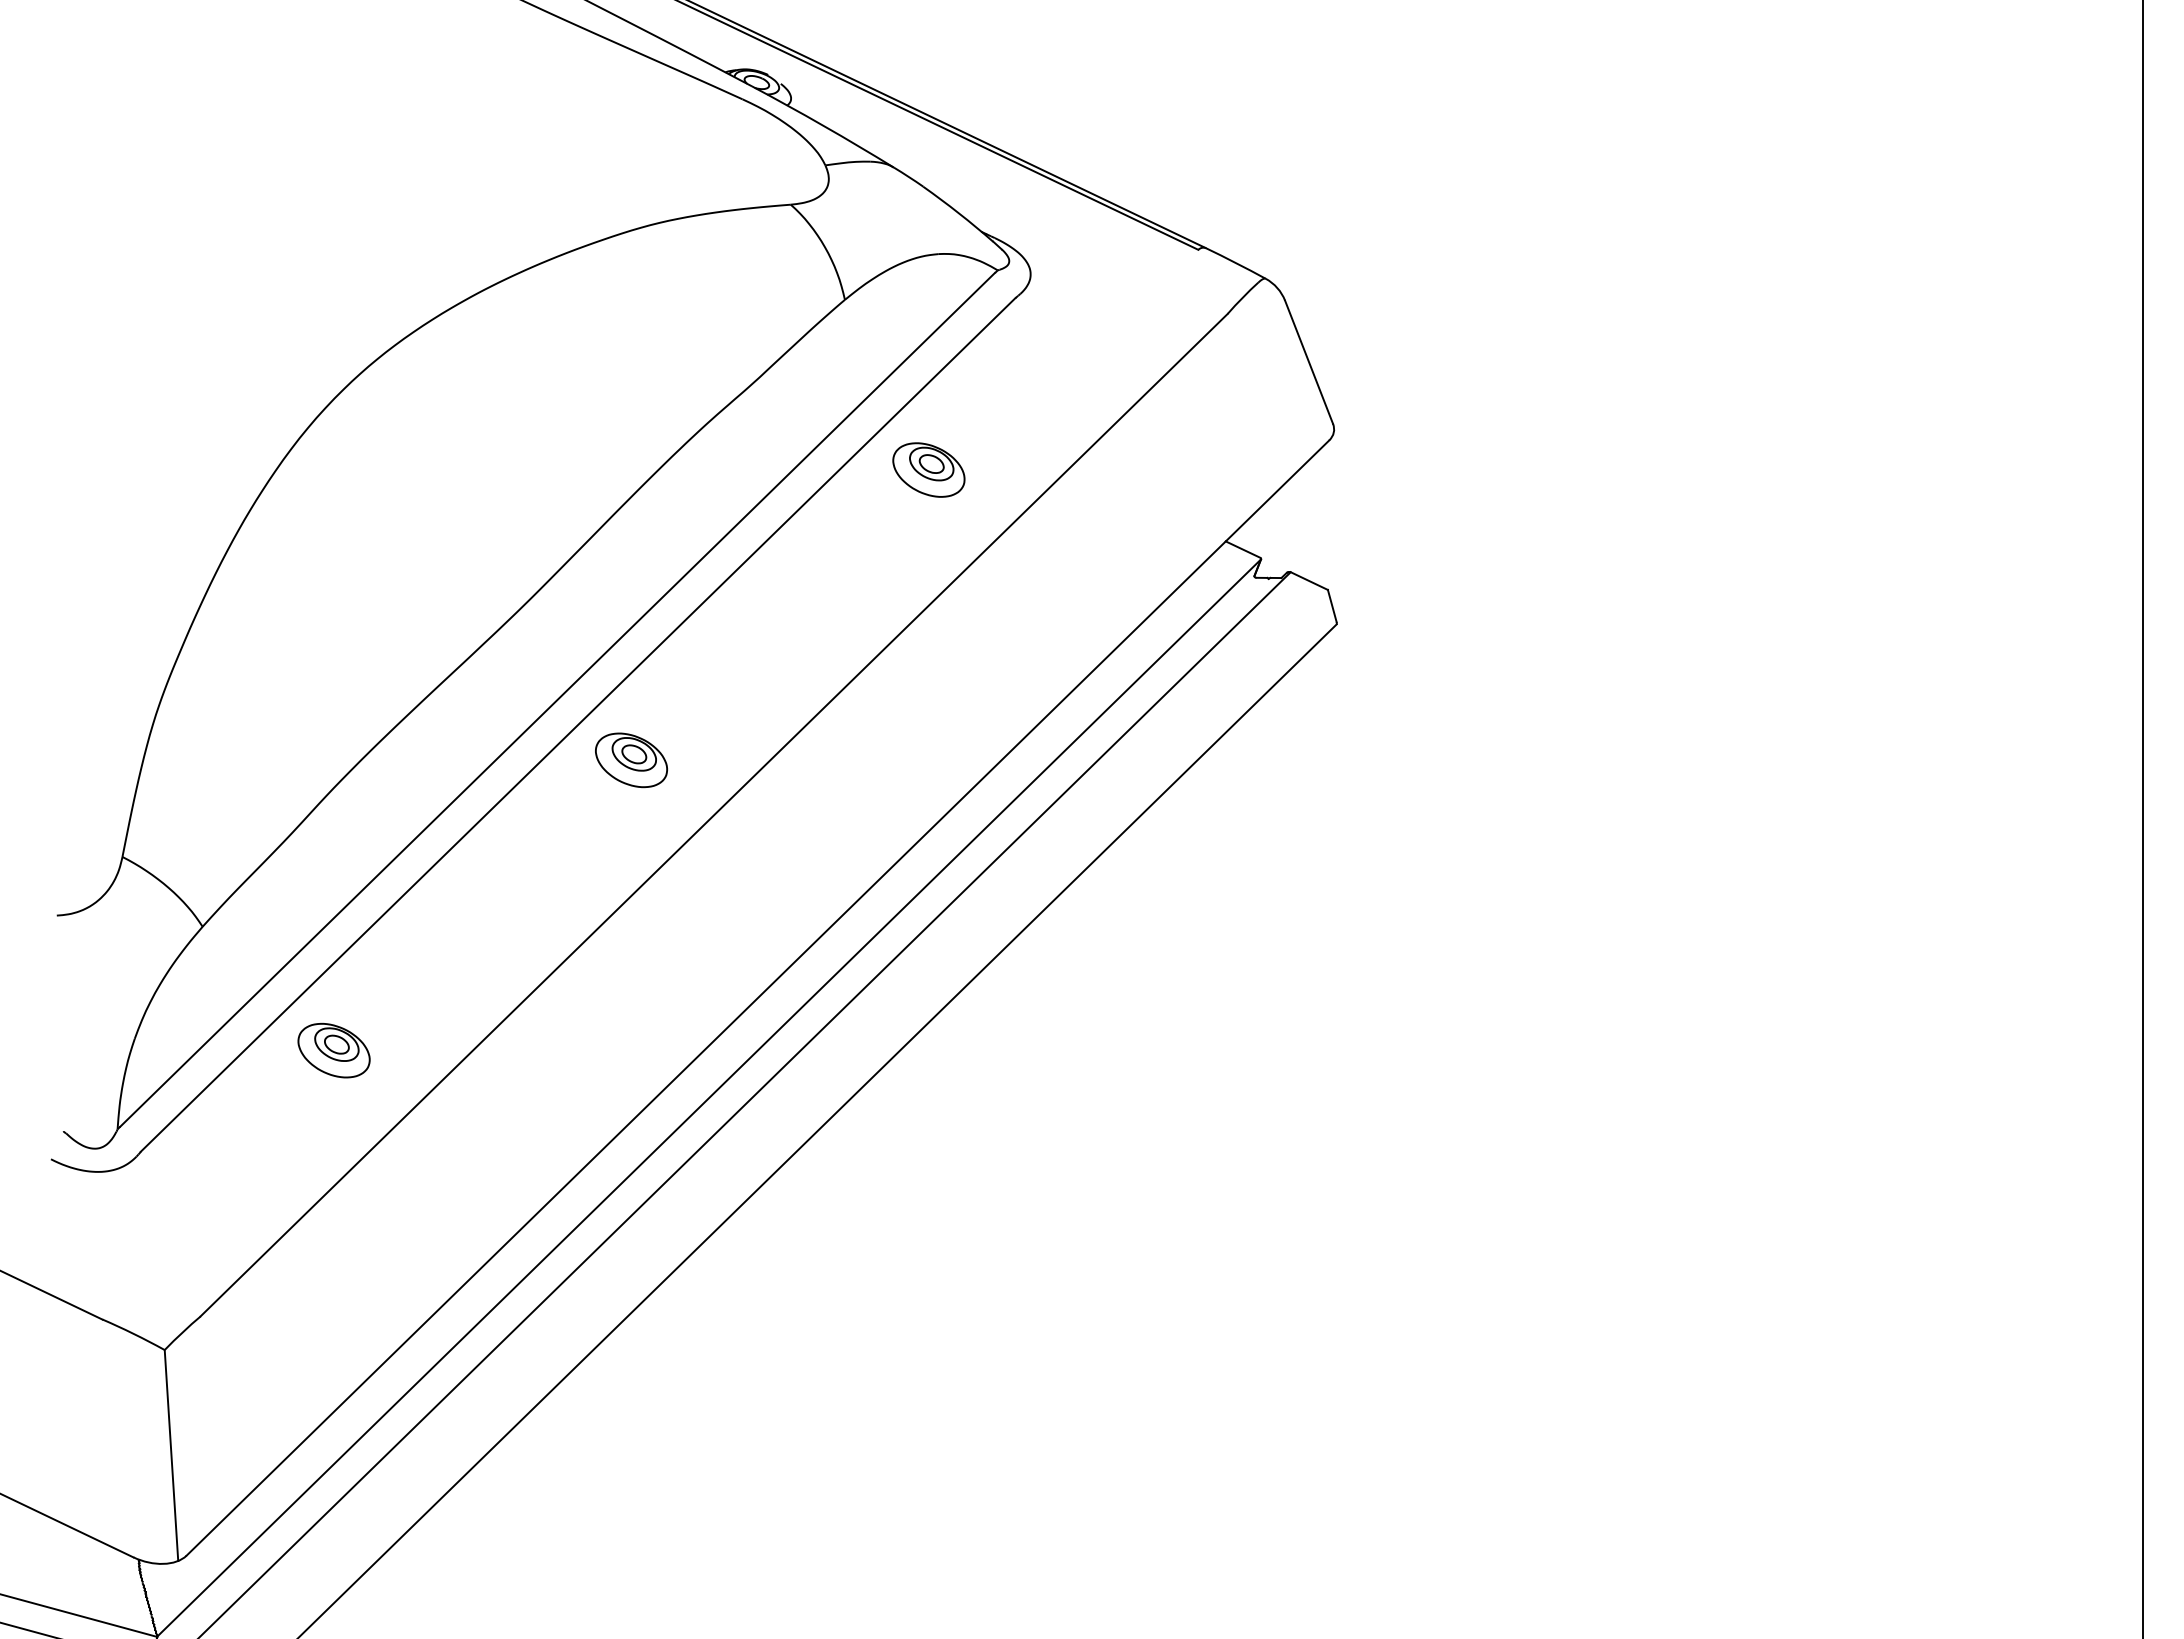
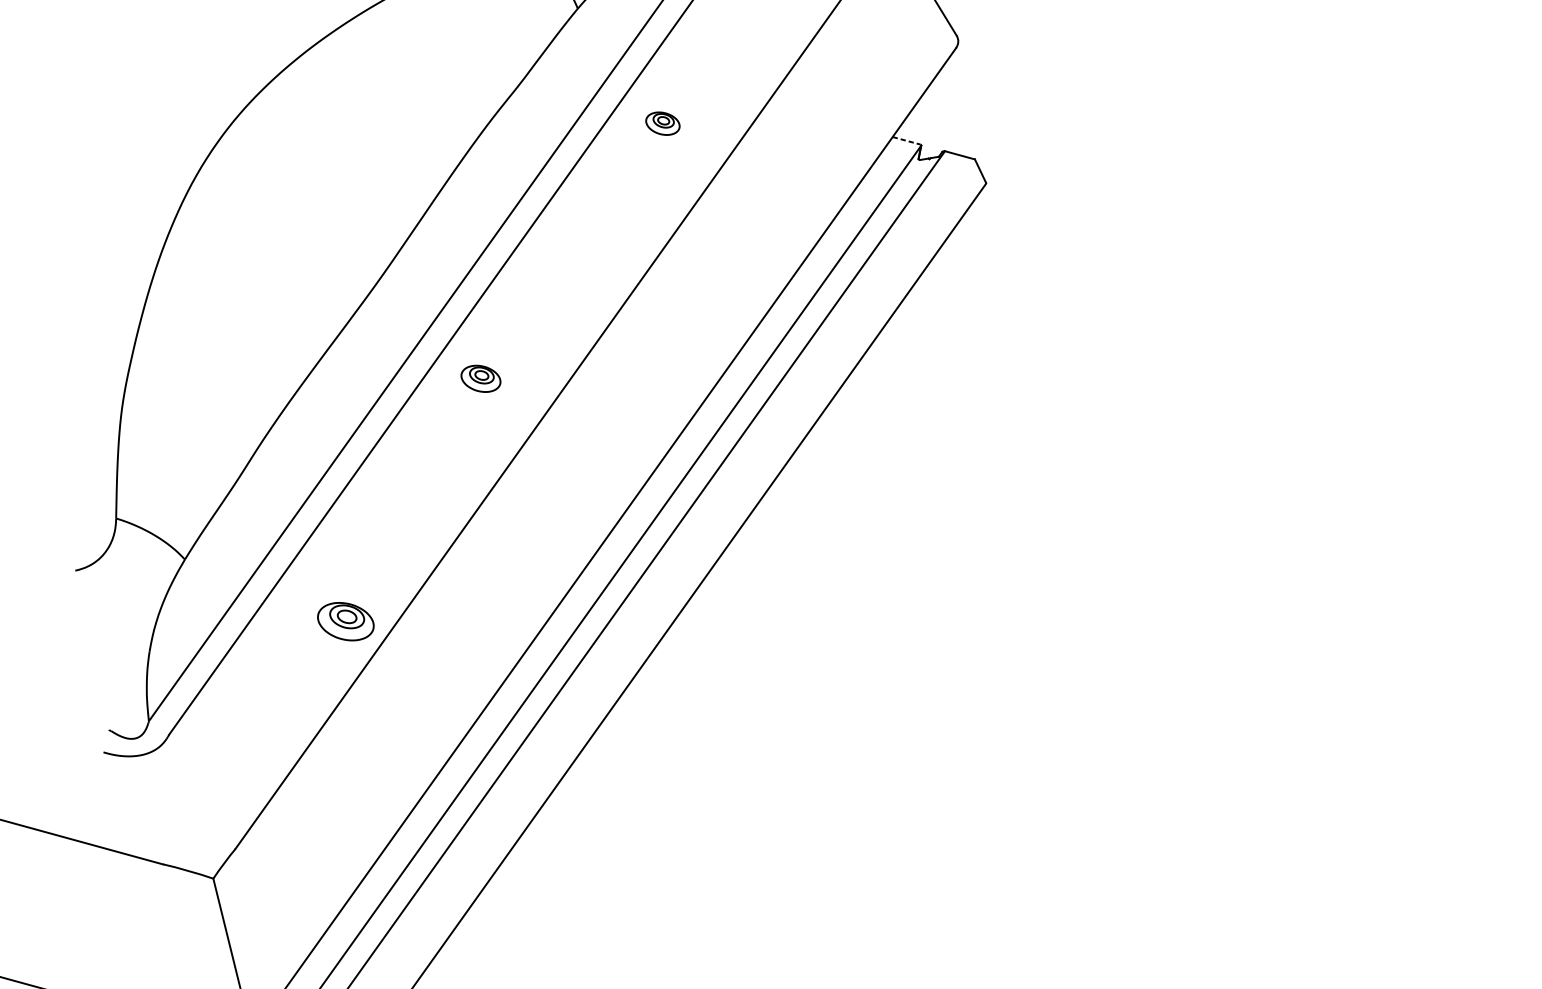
part: (928, 469) -> (662, 123), size x0.6
line: (1243, 549) -> (906, 140), solid -> dashed
part: (631, 760) -> (480, 378), size x0.7
part: (333, 1050) -> (345, 621), moved

